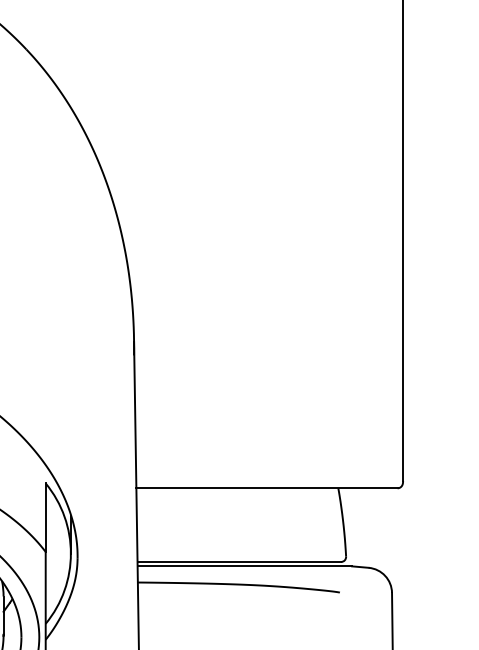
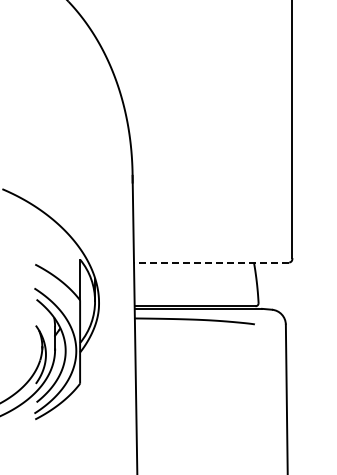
line: (266, 488) -> (211, 262), solid -> dashed

